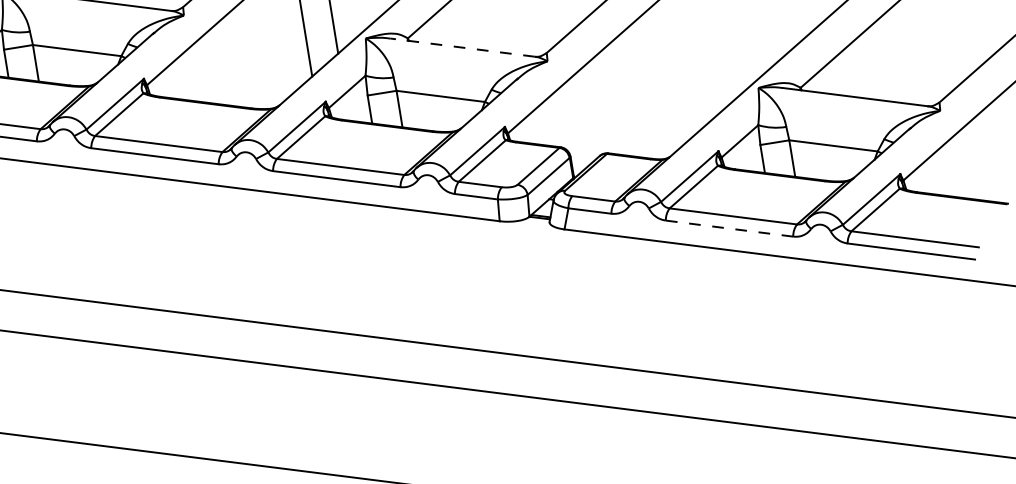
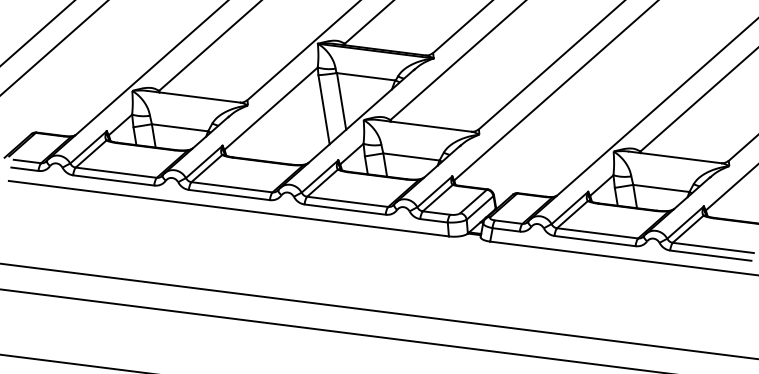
line: (461, 46) -> (424, 125), dashed -> solid
line: (730, 229) -> (595, 241), dashed -> solid

